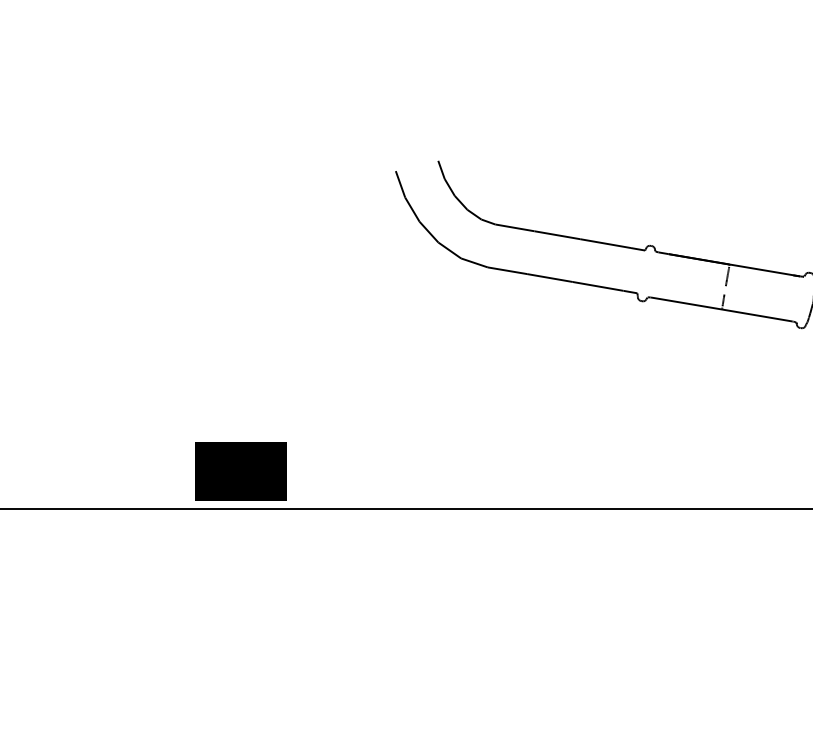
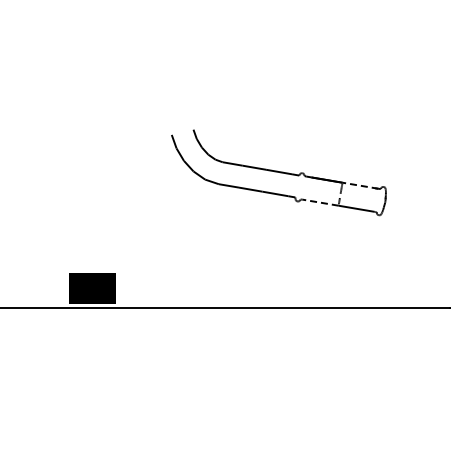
line: (764, 269) -> (360, 185), solid -> dashed
line: (686, 303) -> (320, 202), solid -> dashed

